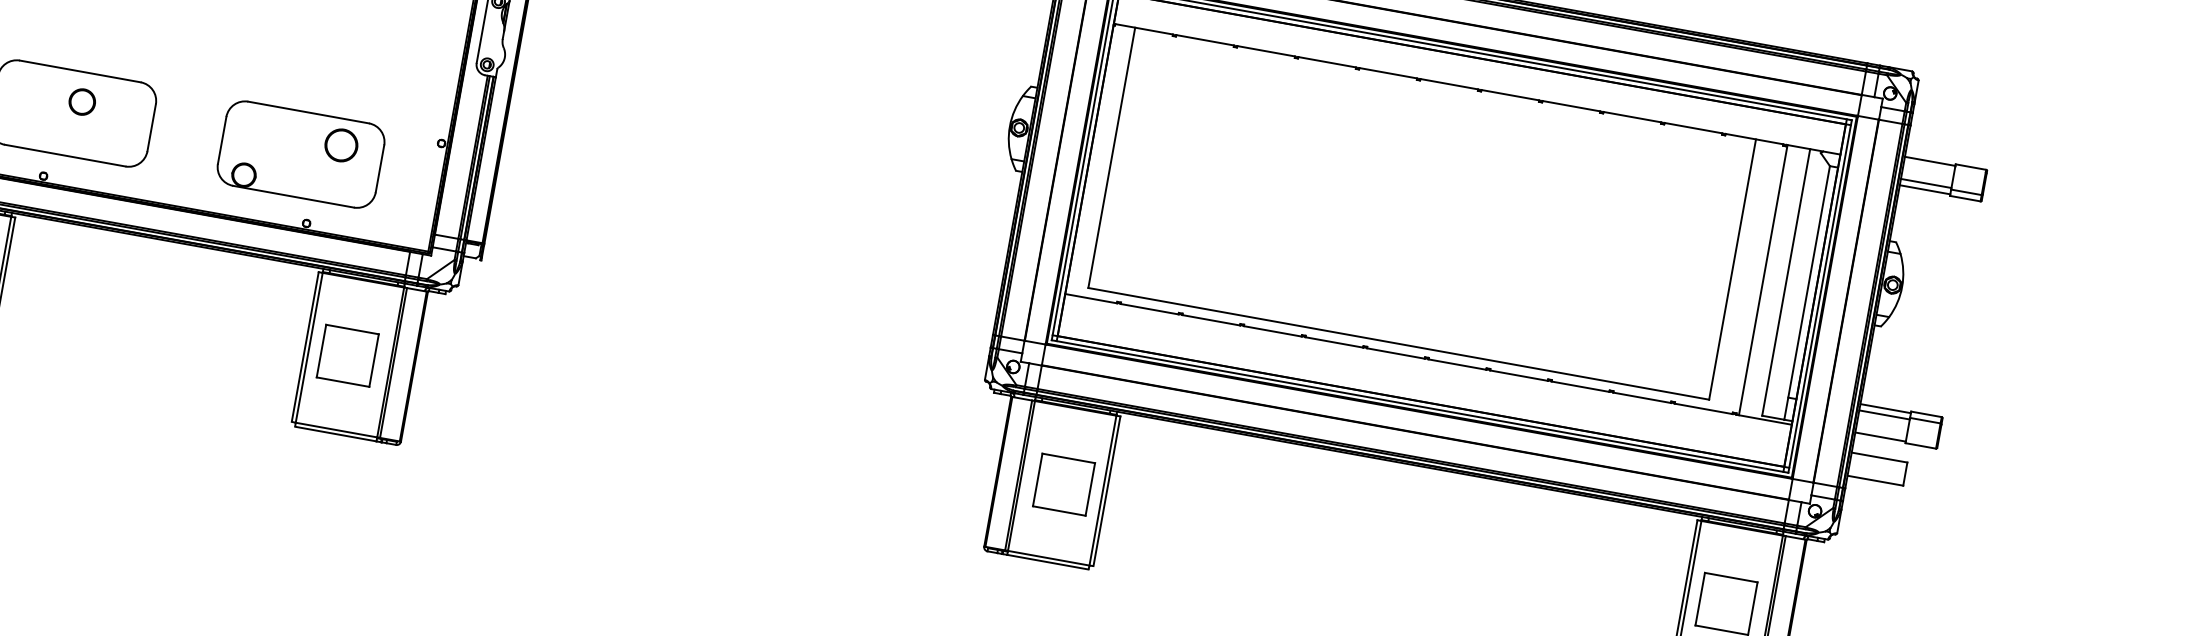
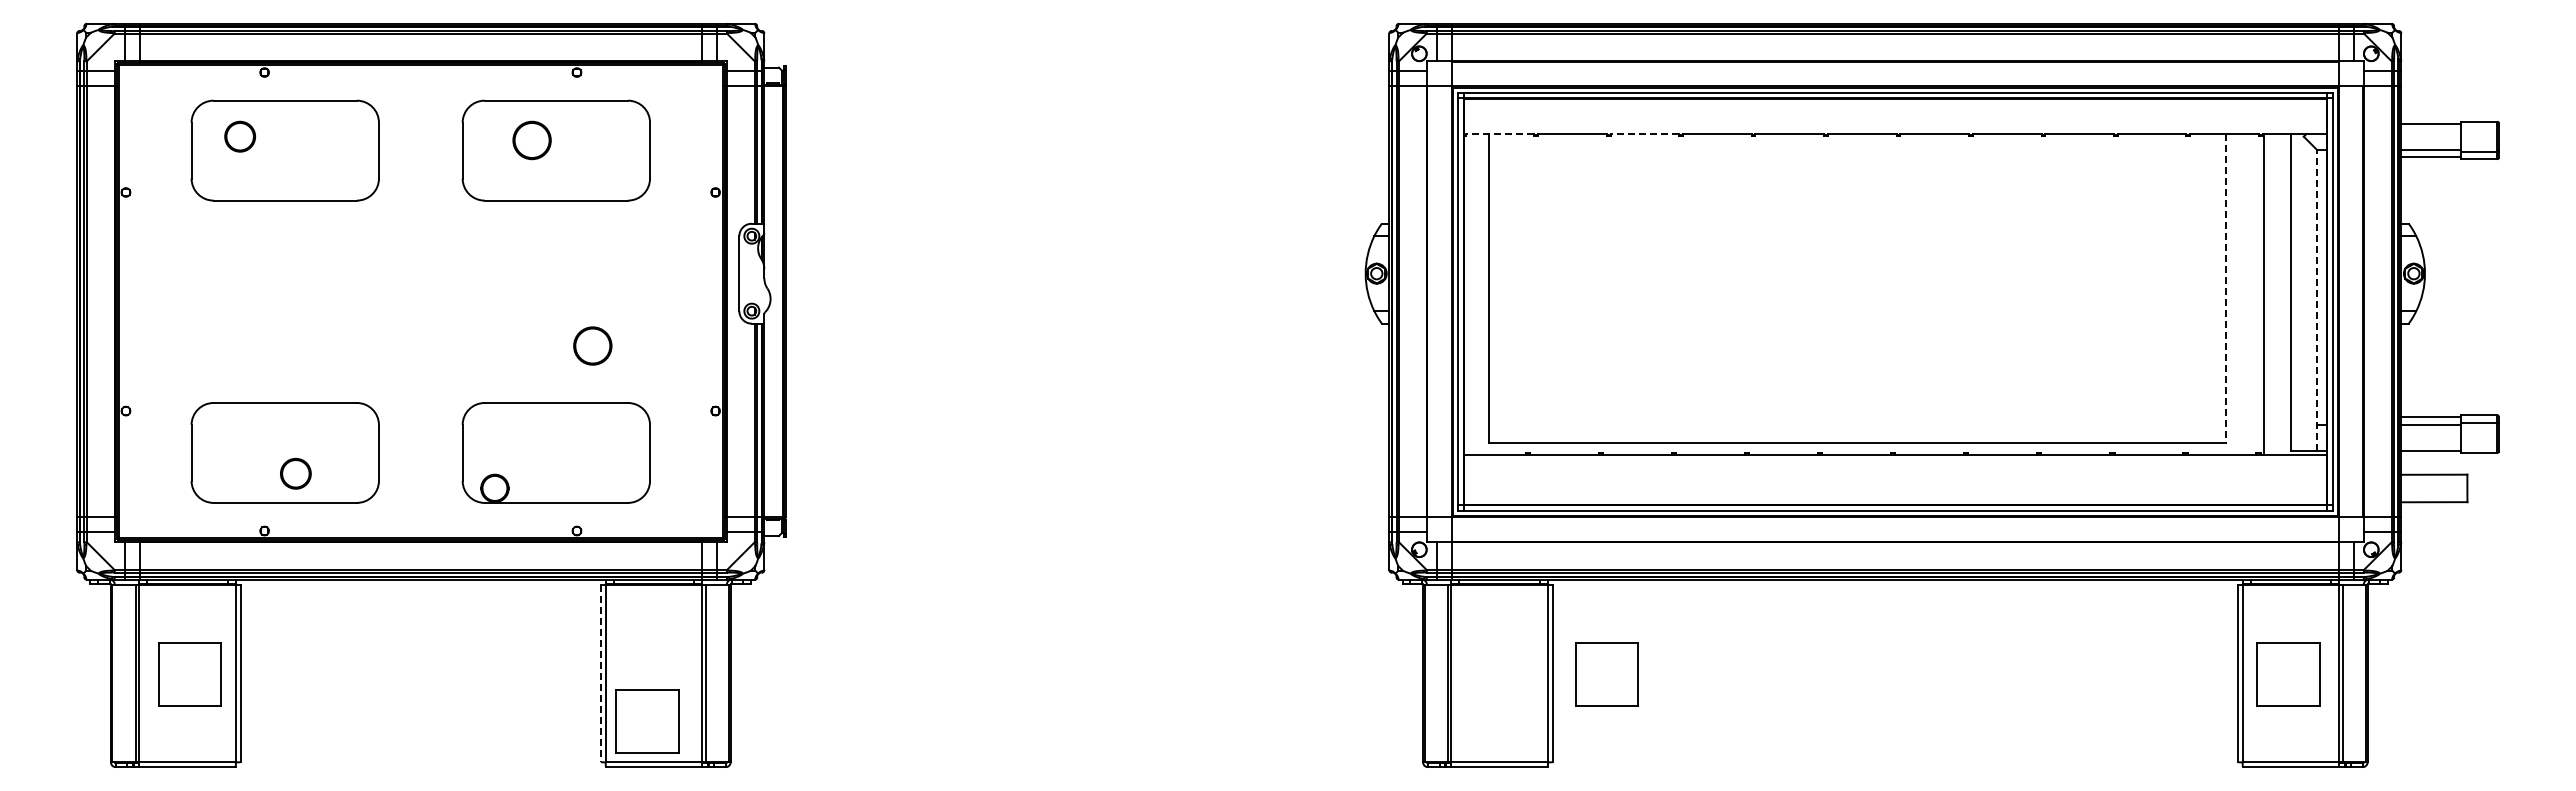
line: (1143, 29) -> (1499, 134), solid -> dashed
line: (1265, 51) -> (1644, 134), solid -> dashed
part: (82, 101) -> (295, 473), moved
circle: (341, 144) -> (592, 345), moved
line: (1732, 269) -> (2226, 288), solid -> dashed
line: (1806, 292) -> (2316, 300), solid -> dashed
line: (304, 347) -> (600, 673), solid -> dashed
part: (347, 355) -> (647, 721), moved
part: (1063, 484) -> (1606, 674), moved

